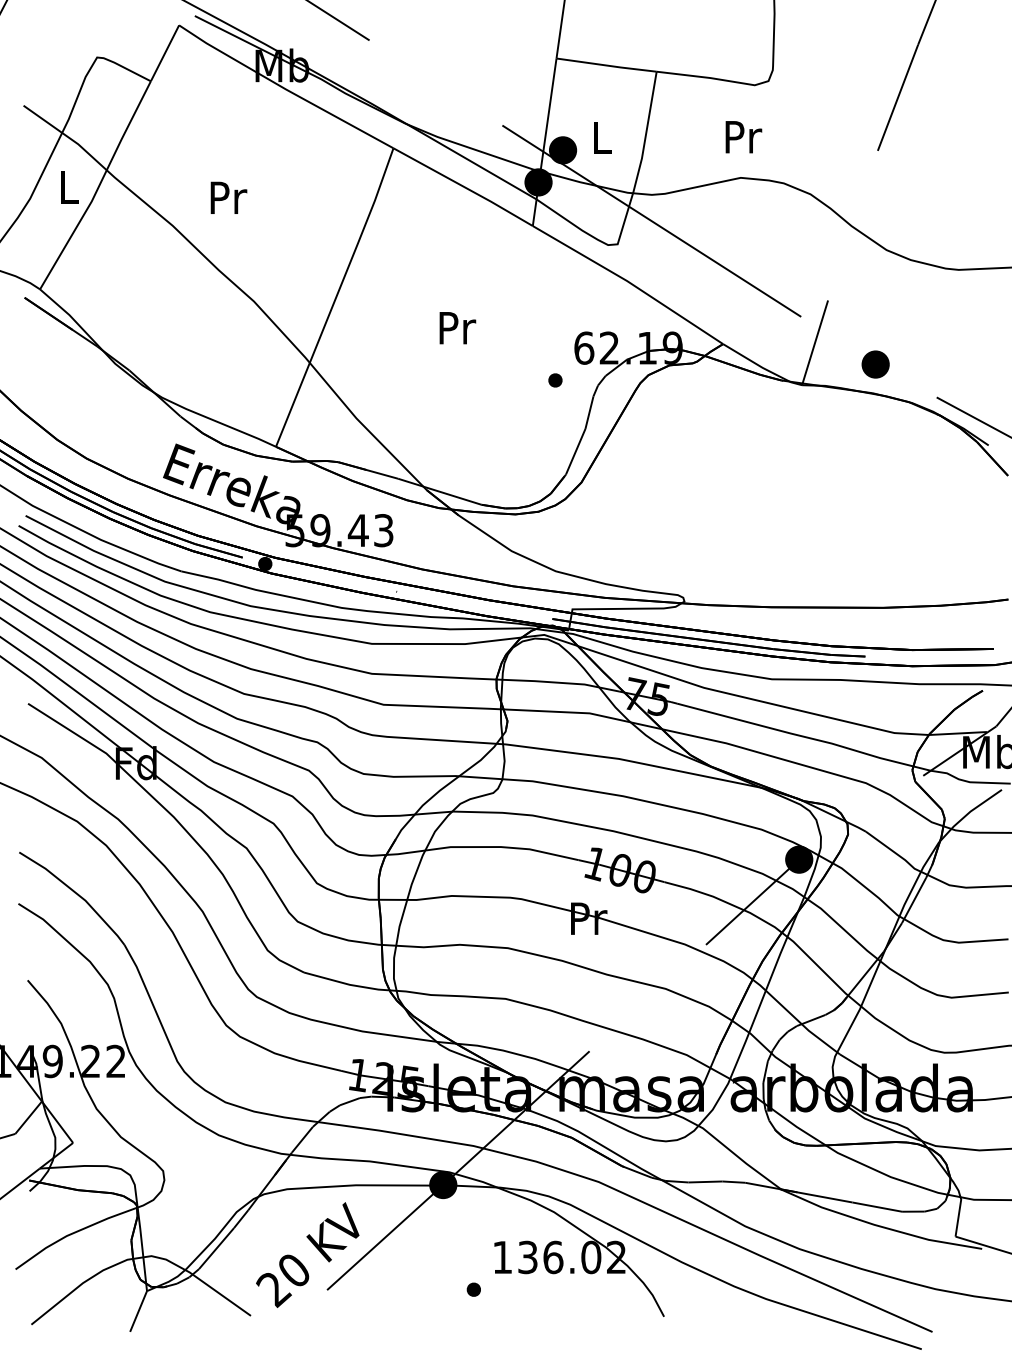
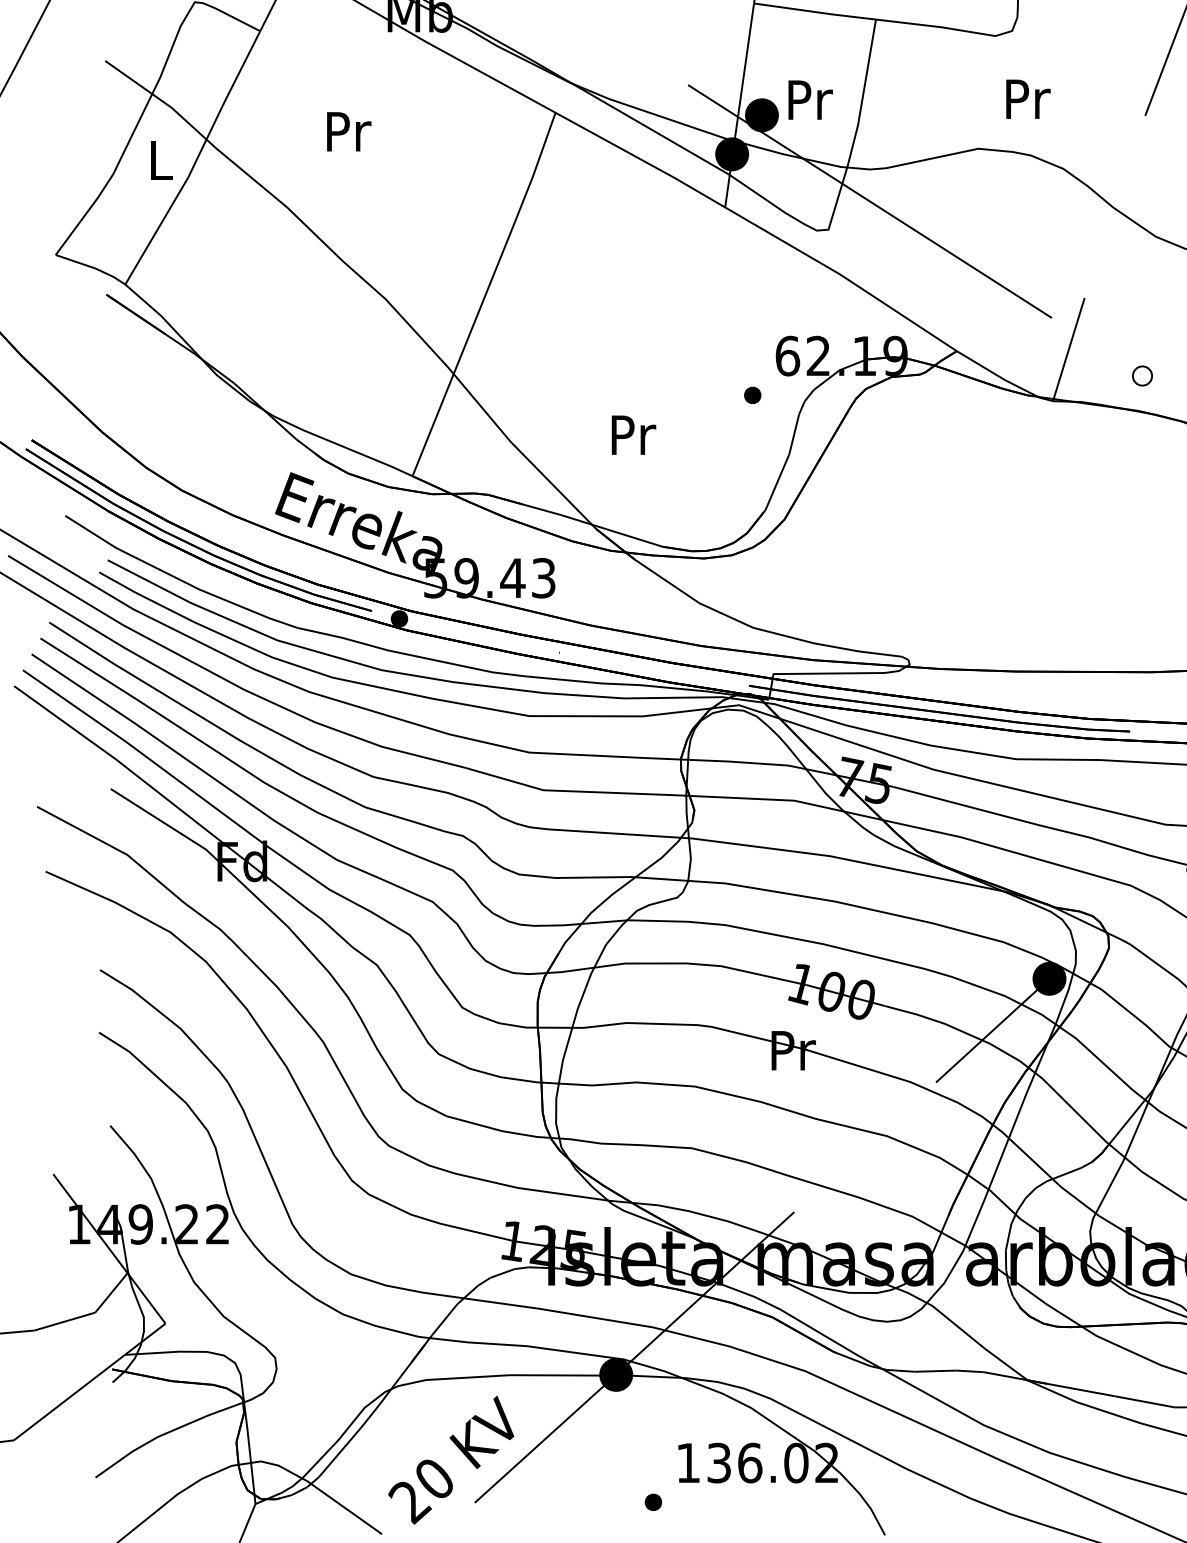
text: (602, 137) -> (810, 99), L -> Pr
text: (743, 137) -> (1027, 99), moved
text: (228, 197) -> (348, 131), moved
text: (457, 328) -> (633, 435), moved
part: (875, 364) -> (1142, 375), size x0.6

